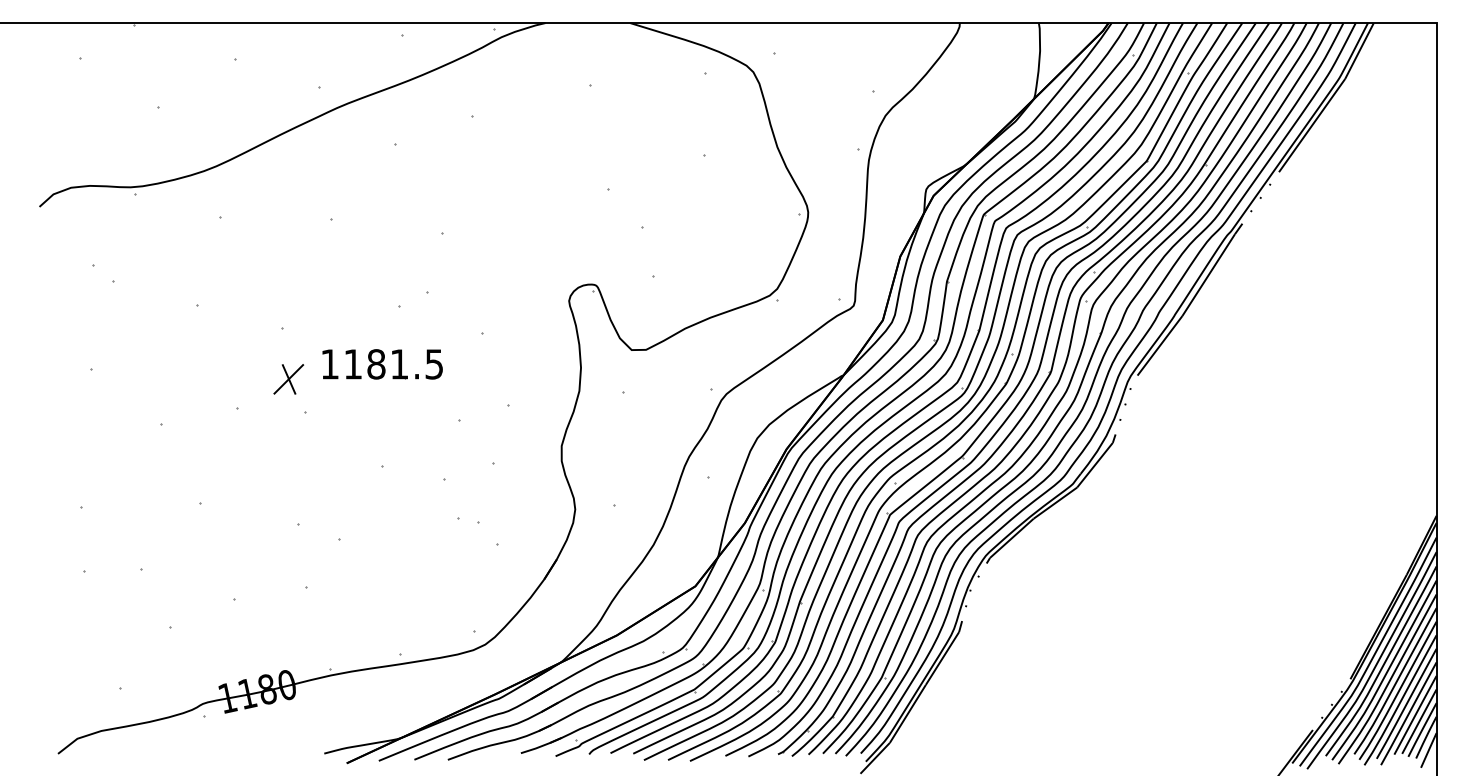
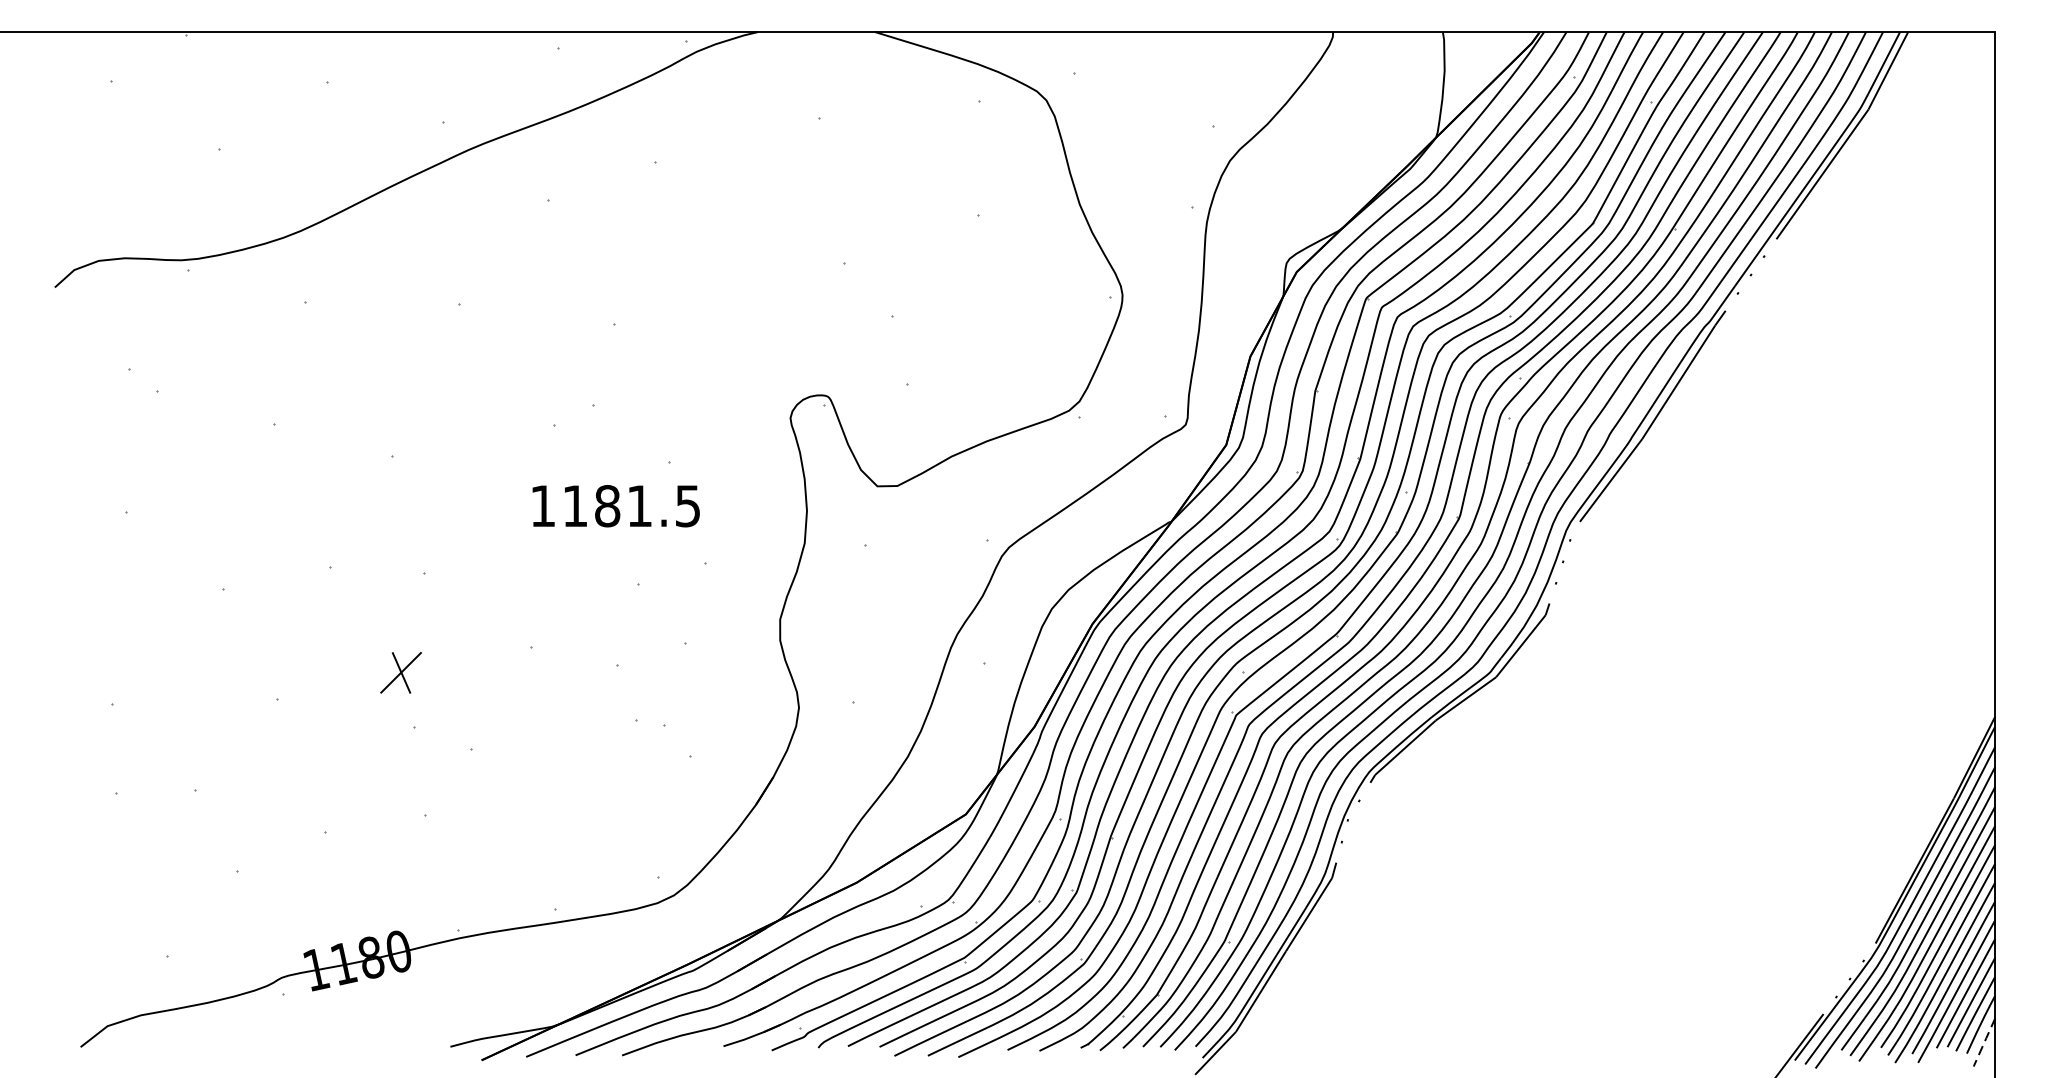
part: (382, 364) -> (615, 506), moved
part: (288, 379) -> (400, 673), moved
line: (1428, 750) -> (1984, 1042), solid -> dashed

